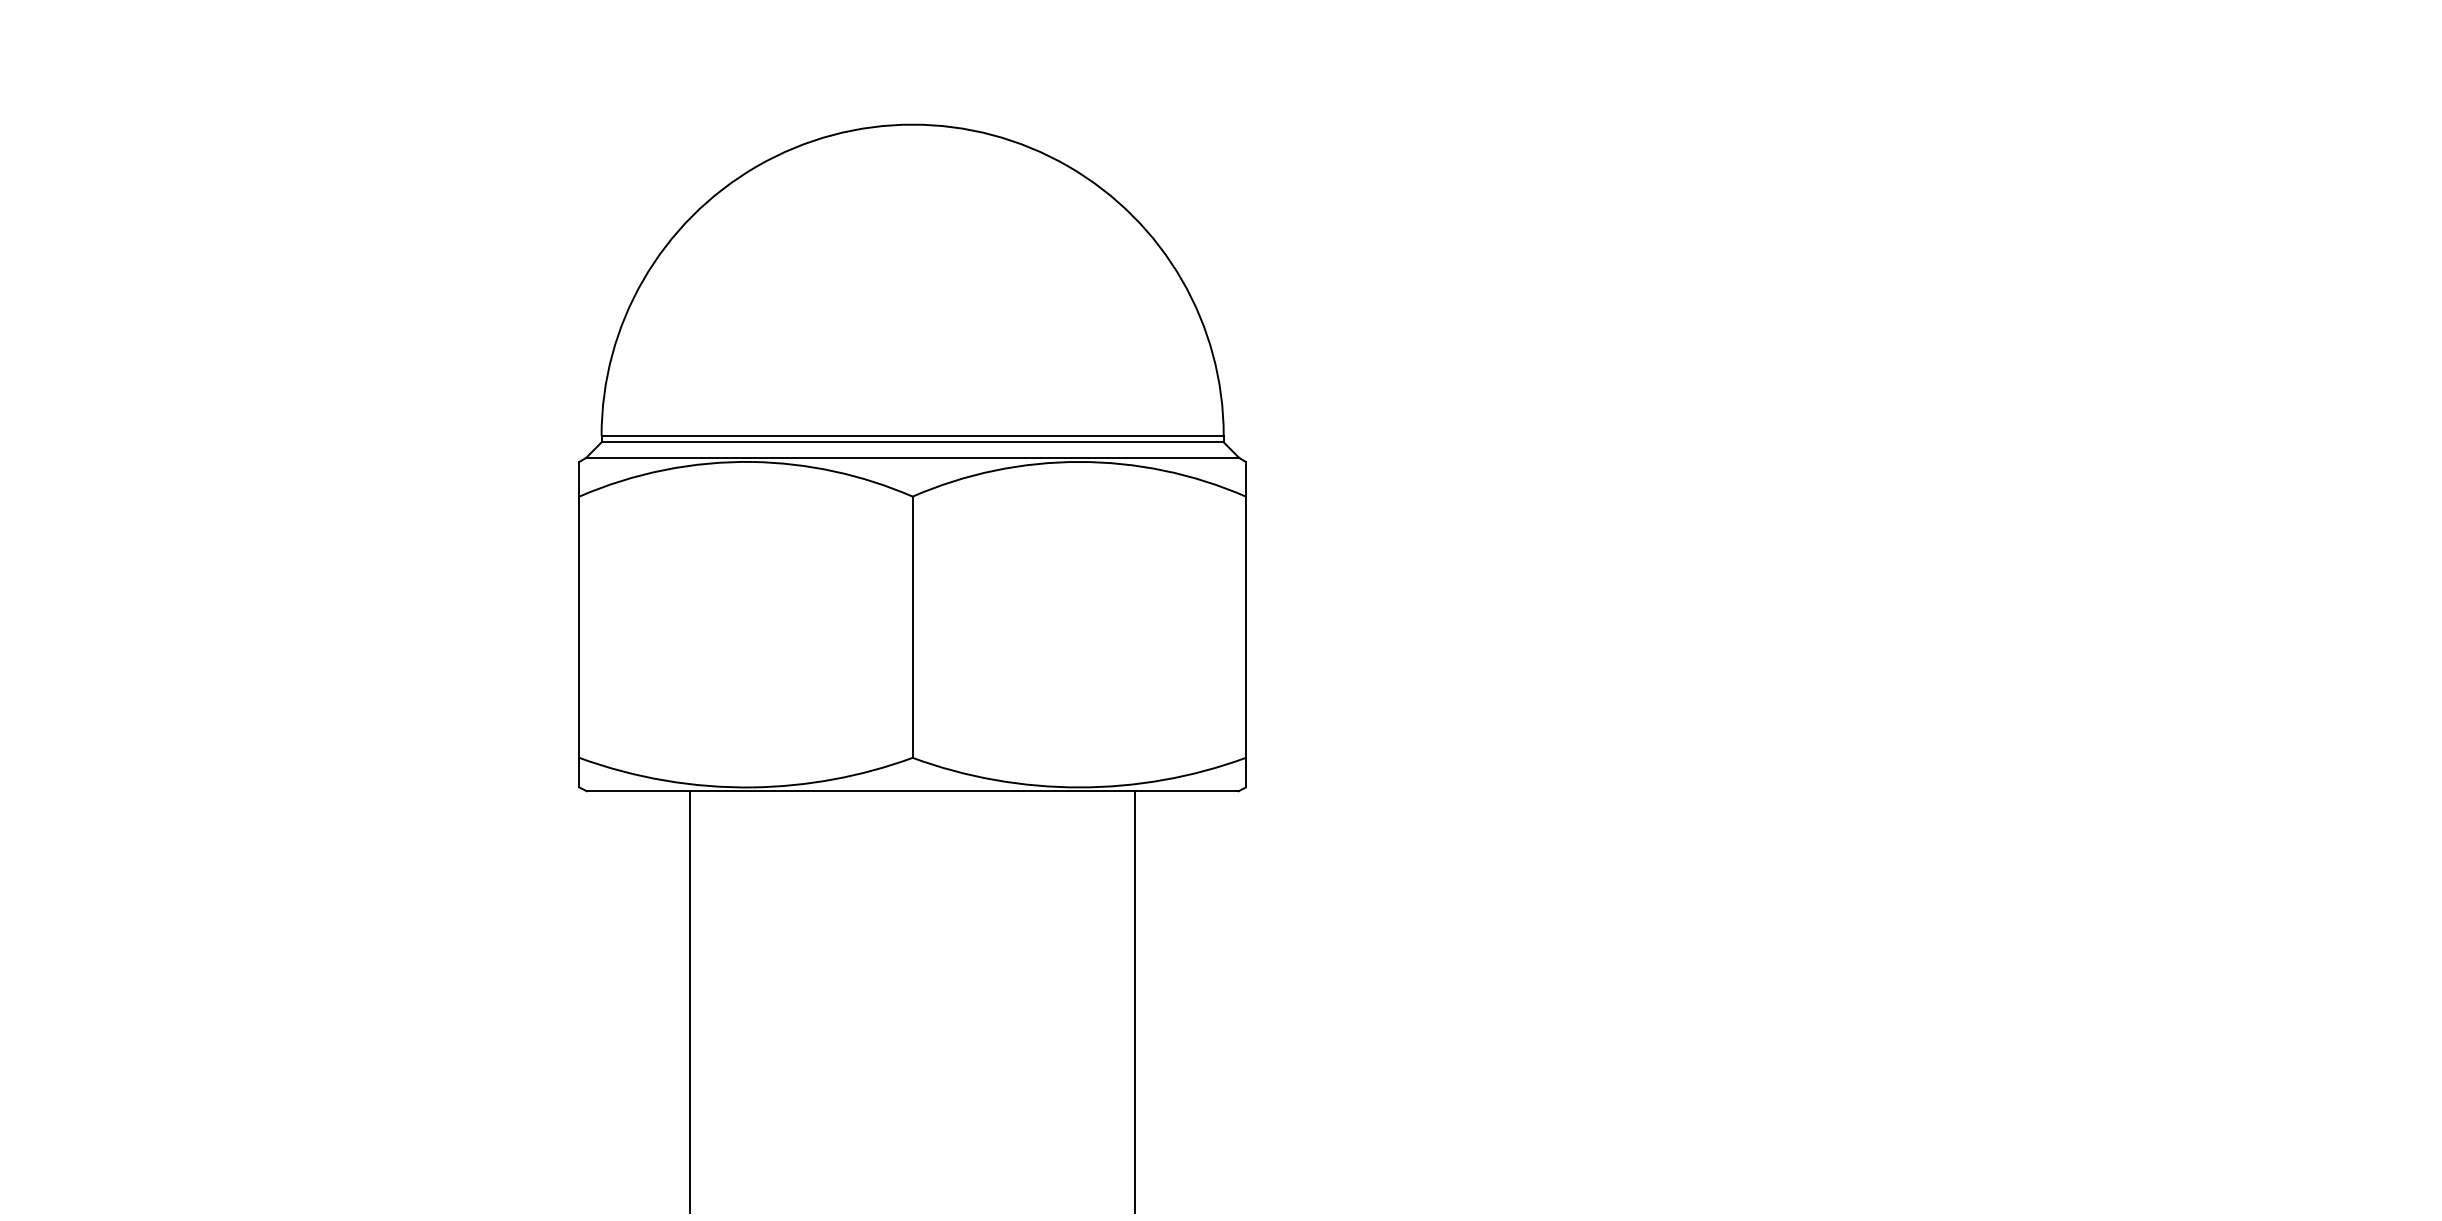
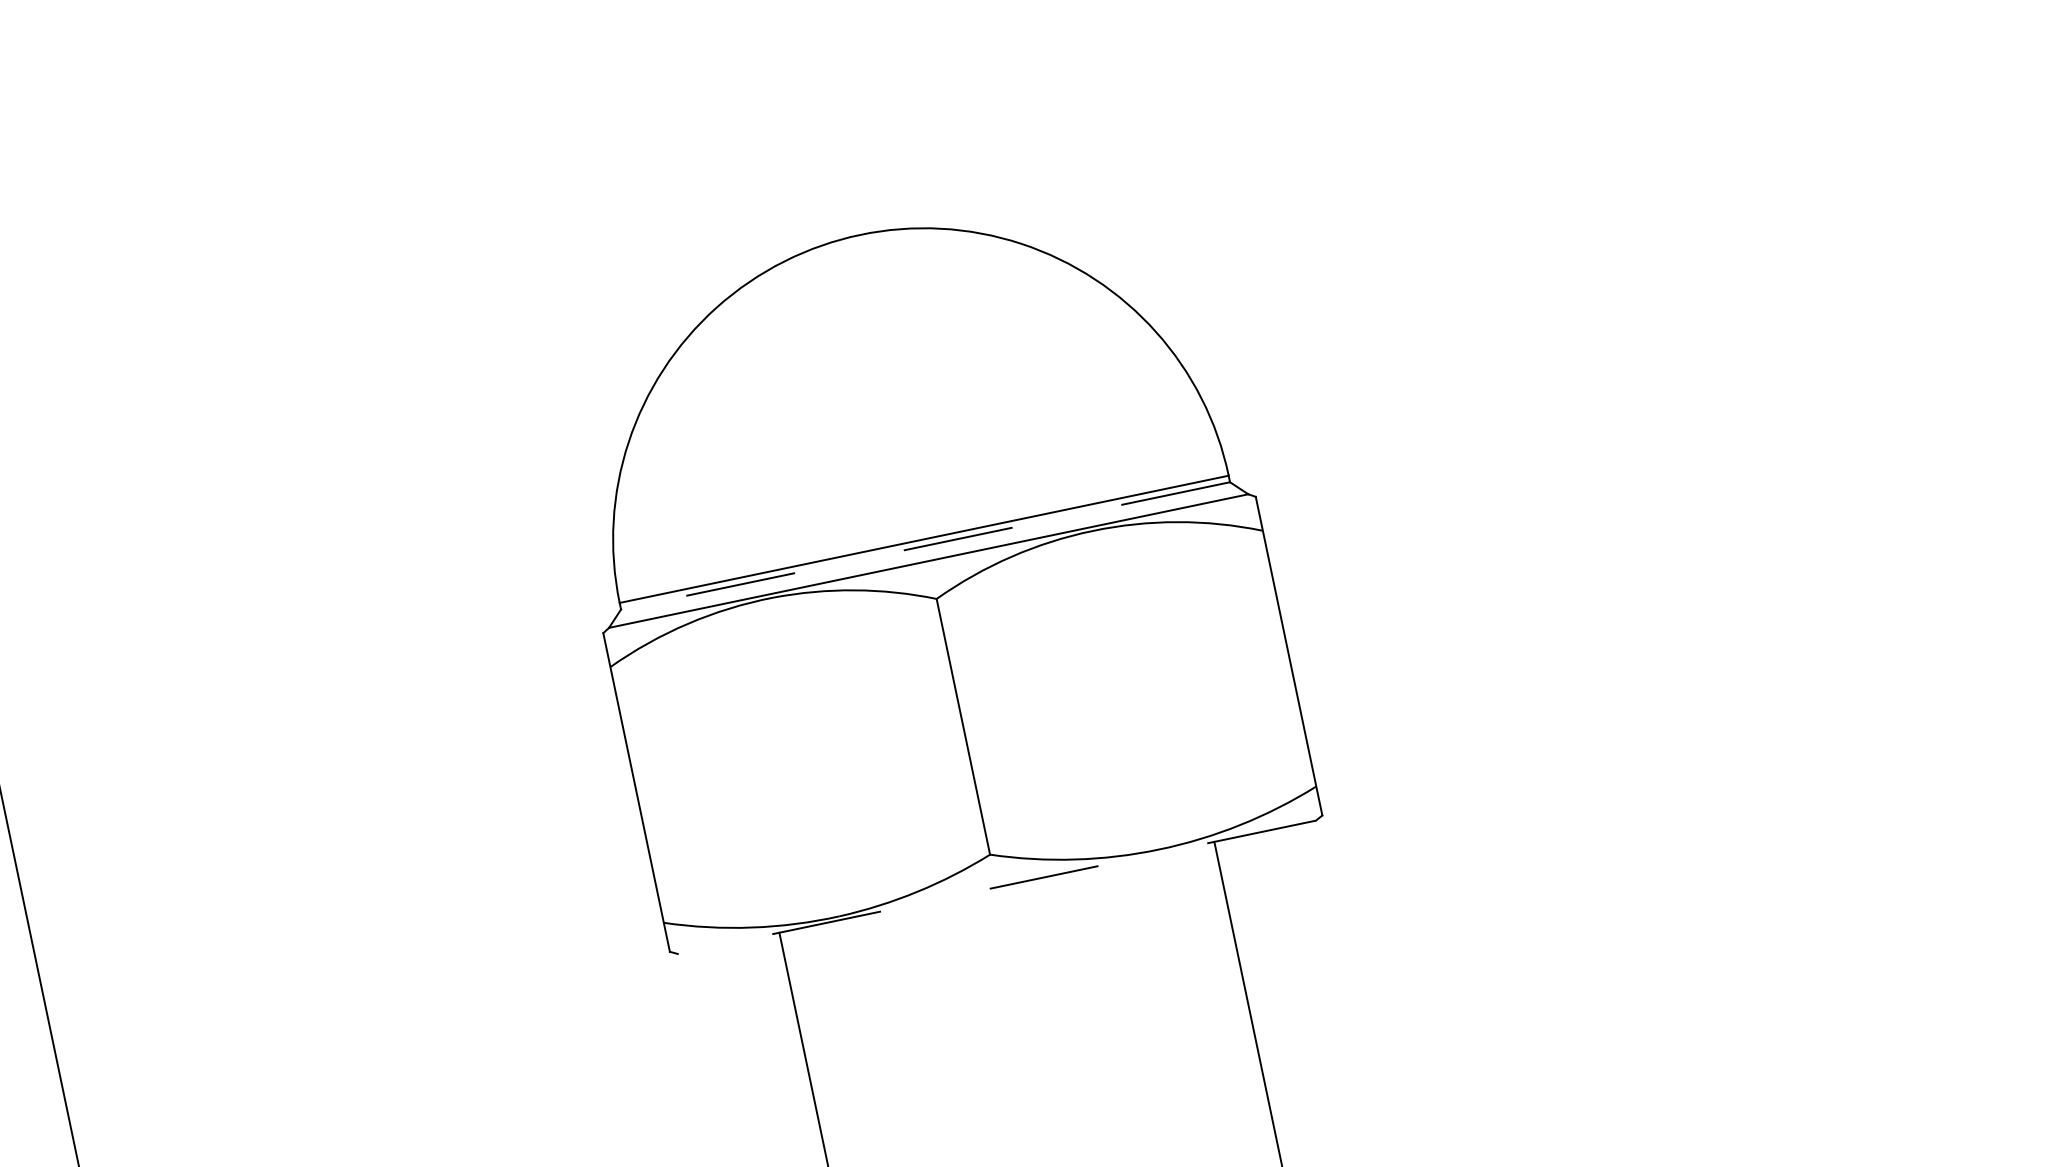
line: (912, 442) -> (925, 546), solid -> dashed
line: (912, 791) -> (996, 887), solid -> dashed

